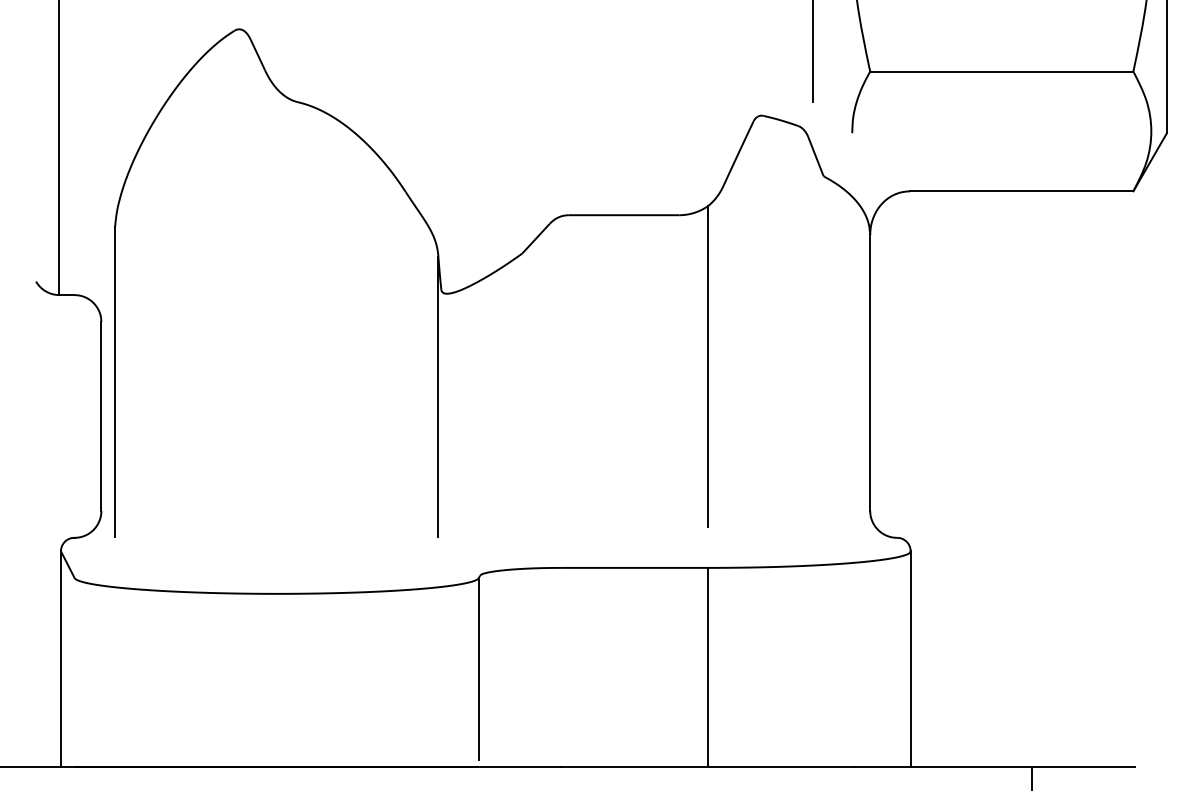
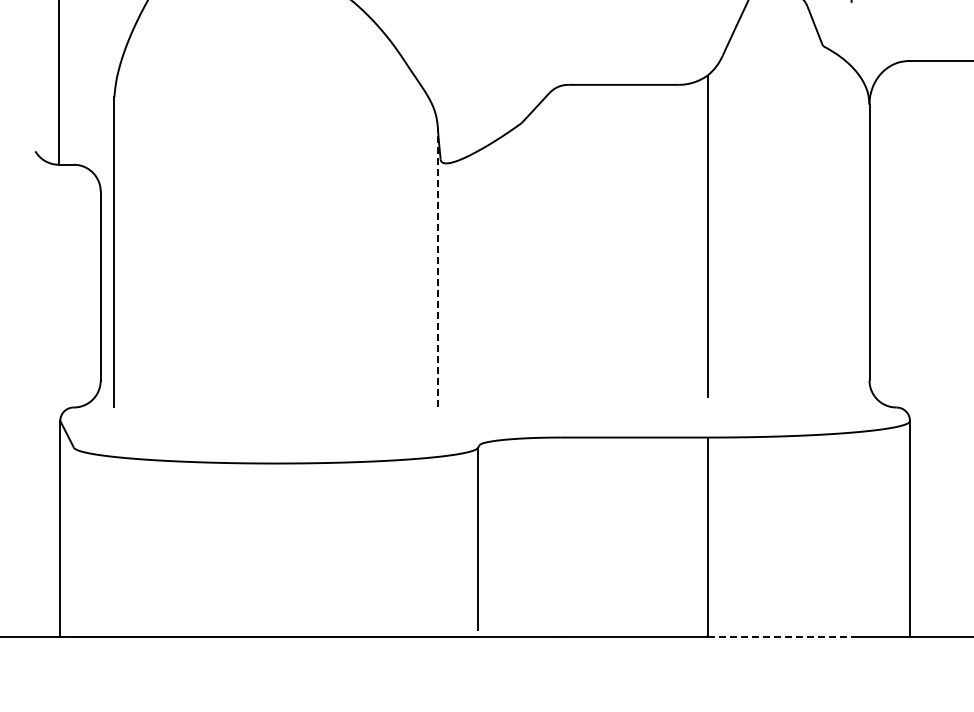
line: (438, 396) -> (437, 266), solid -> dashed
line: (781, 767) -> (780, 637), solid -> dashed

